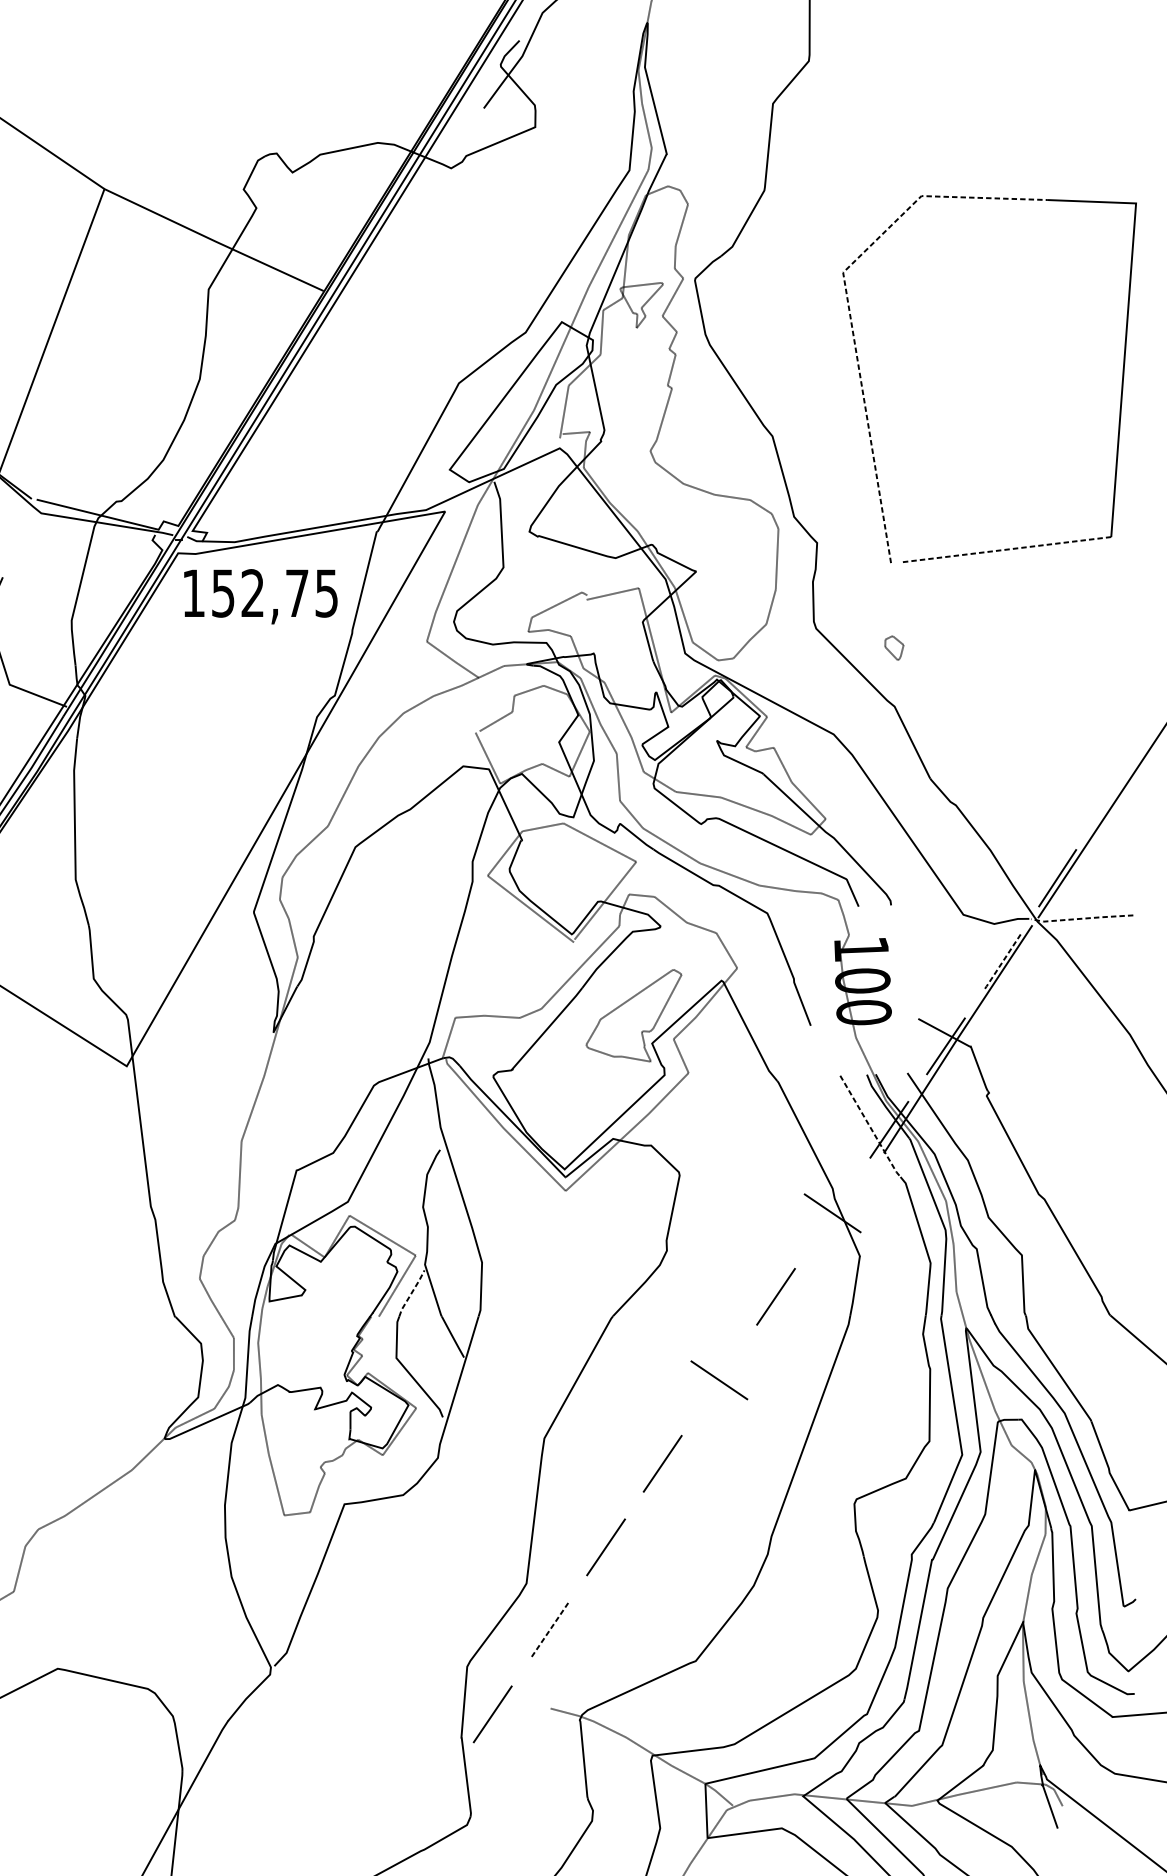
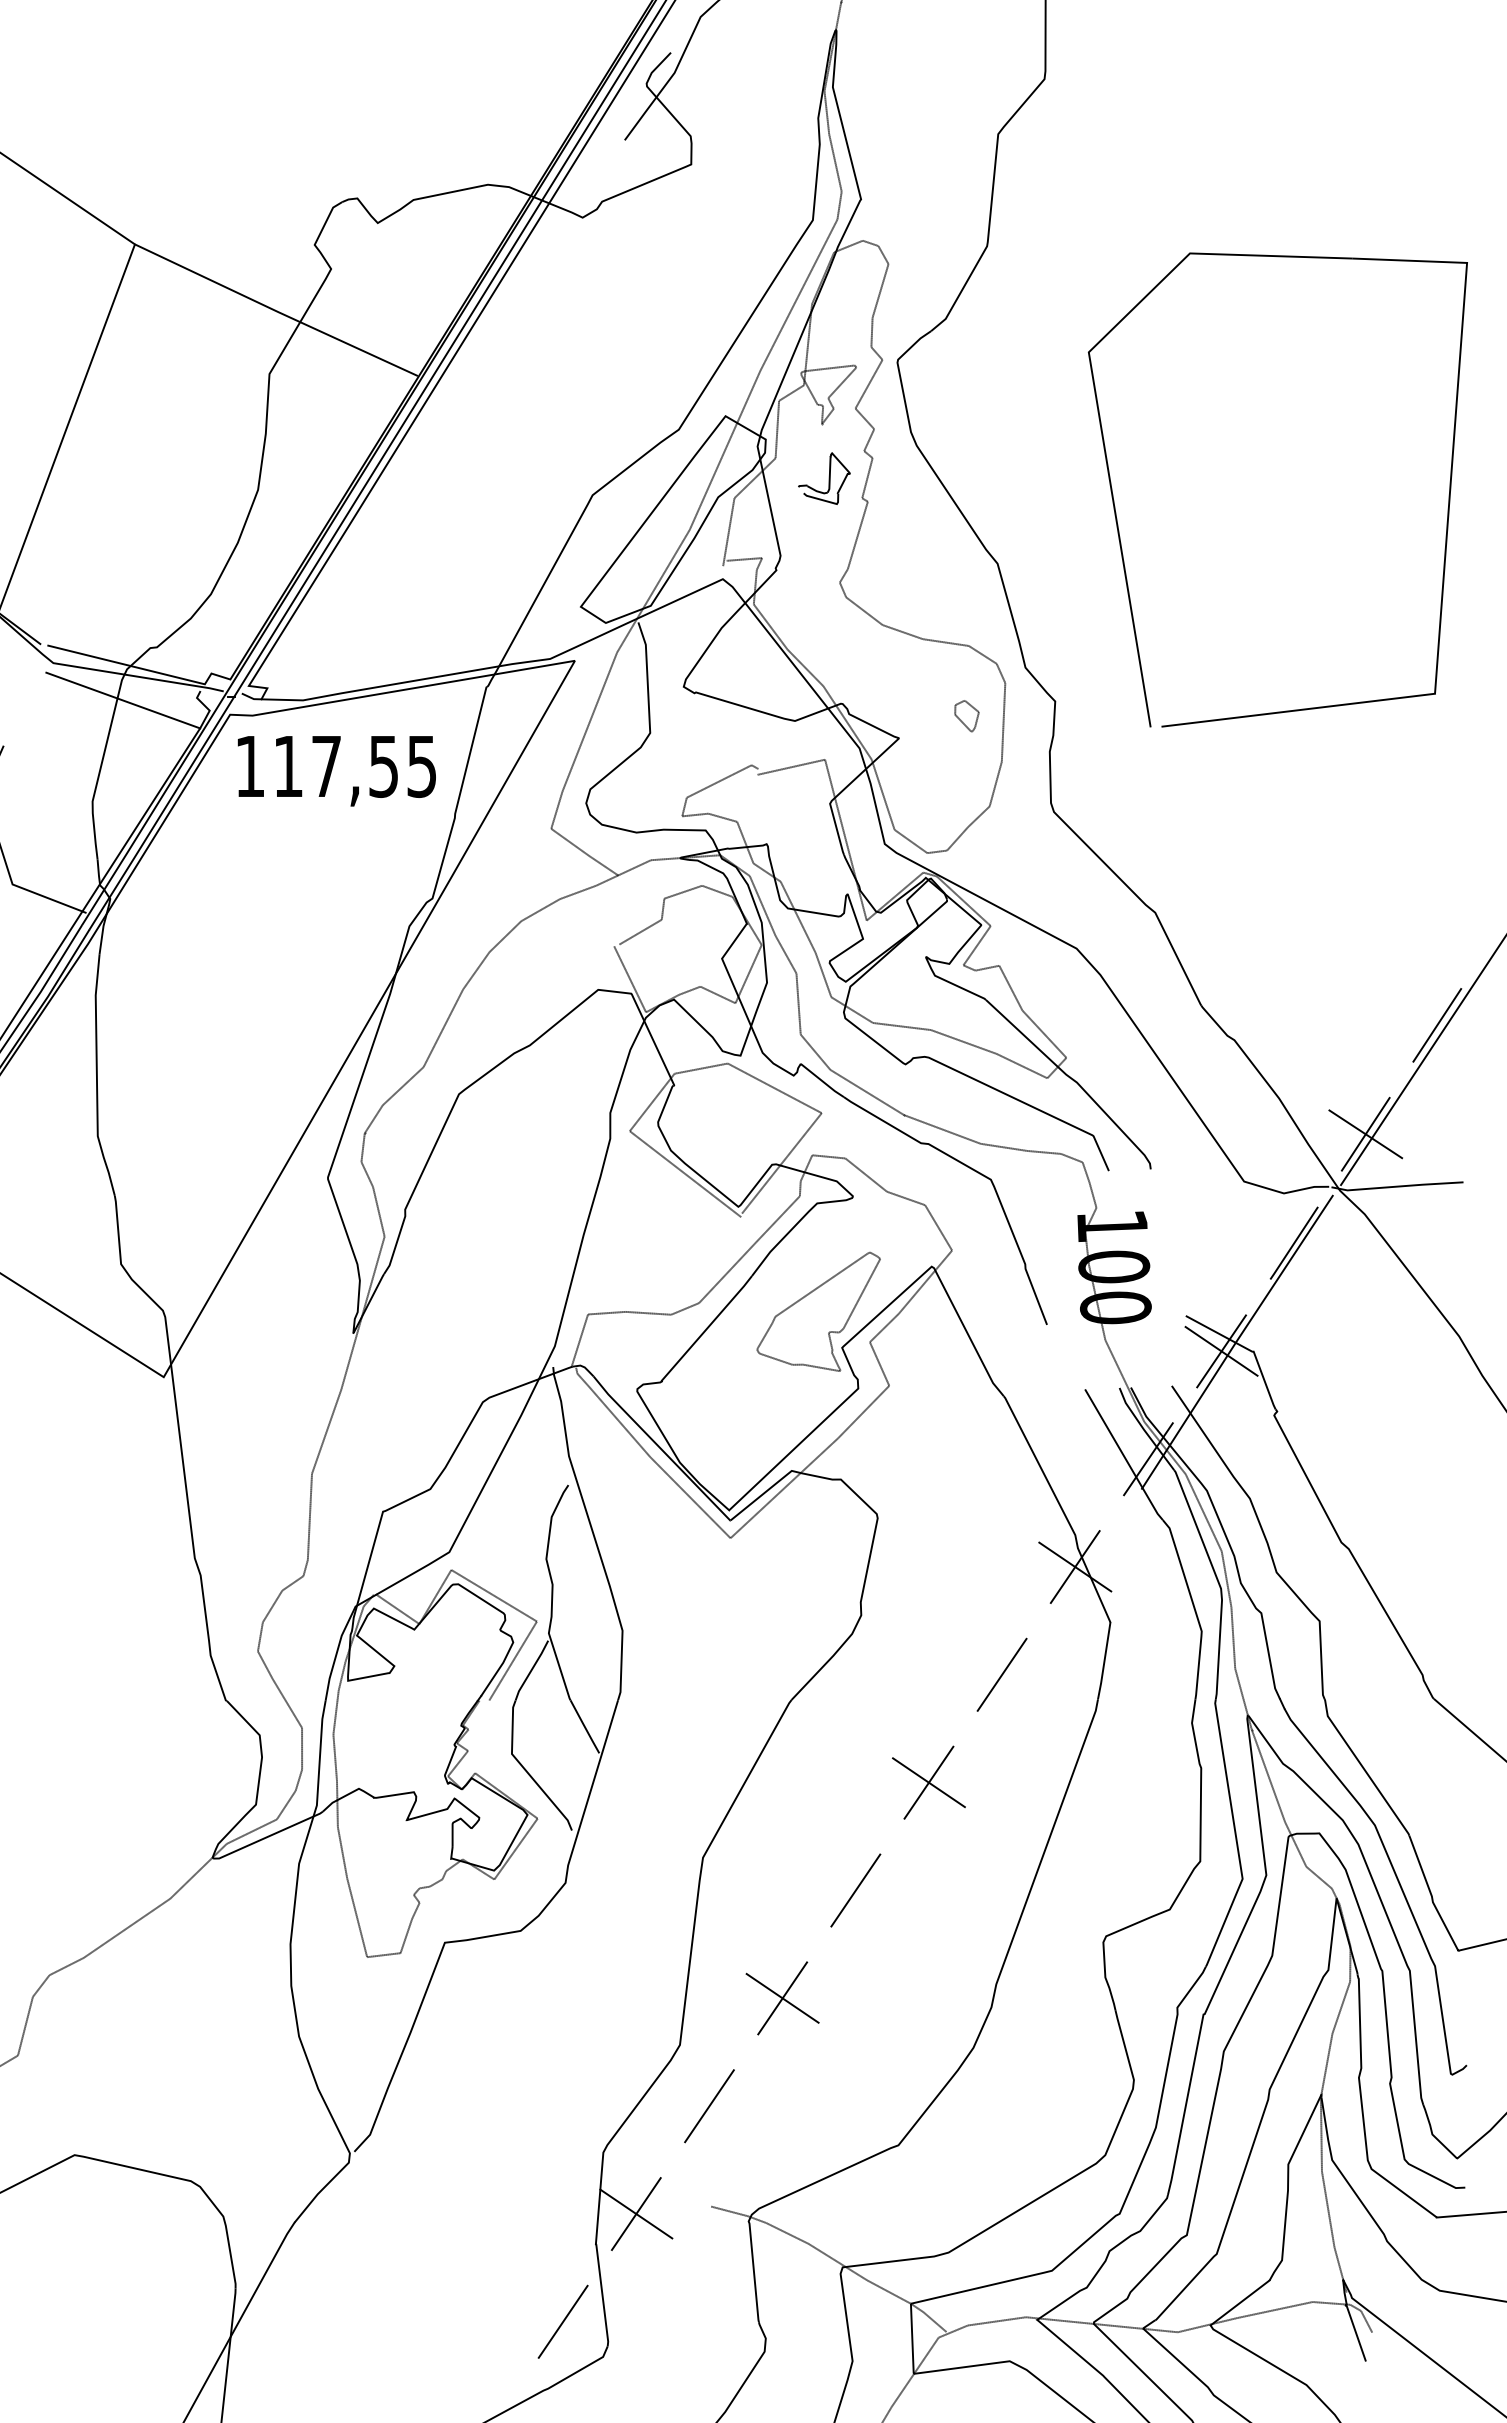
line: (847, 300) -> (1094, 388), dashed -> solid
part: (638, 370) -> (824, 478), added
line: (95, 542) -> (123, 700), added
line: (1005, 550) -> (1298, 710), dashed -> solid
text: (259, 593) -> (335, 766), 152,75 -> 117,55
part: (894, 648) -> (966, 716), moved
line: (1113, 793) -> (1437, 1025), added
line: (1057, 878) -> (1365, 1134), added
line: (1081, 918) -> (1396, 1186), dashed -> solid
line: (1001, 963) -> (1293, 1244), dashed -> solid
line: (945, 1045) -> (1221, 1350), added
line: (870, 1127) -> (1124, 1456), dashed -> solid
line: (832, 1212) -> (1074, 1566), added
line: (411, 1292) -> (531, 1669), dashed -> solid
line: (719, 1380) -> (928, 1782), added
line: (605, 1546) -> (782, 1997), added
line: (549, 1631) -> (709, 2106), dashed -> solid
line: (492, 1713) -> (636, 2213), added
line: (435, 1797) -> (562, 2321), added

